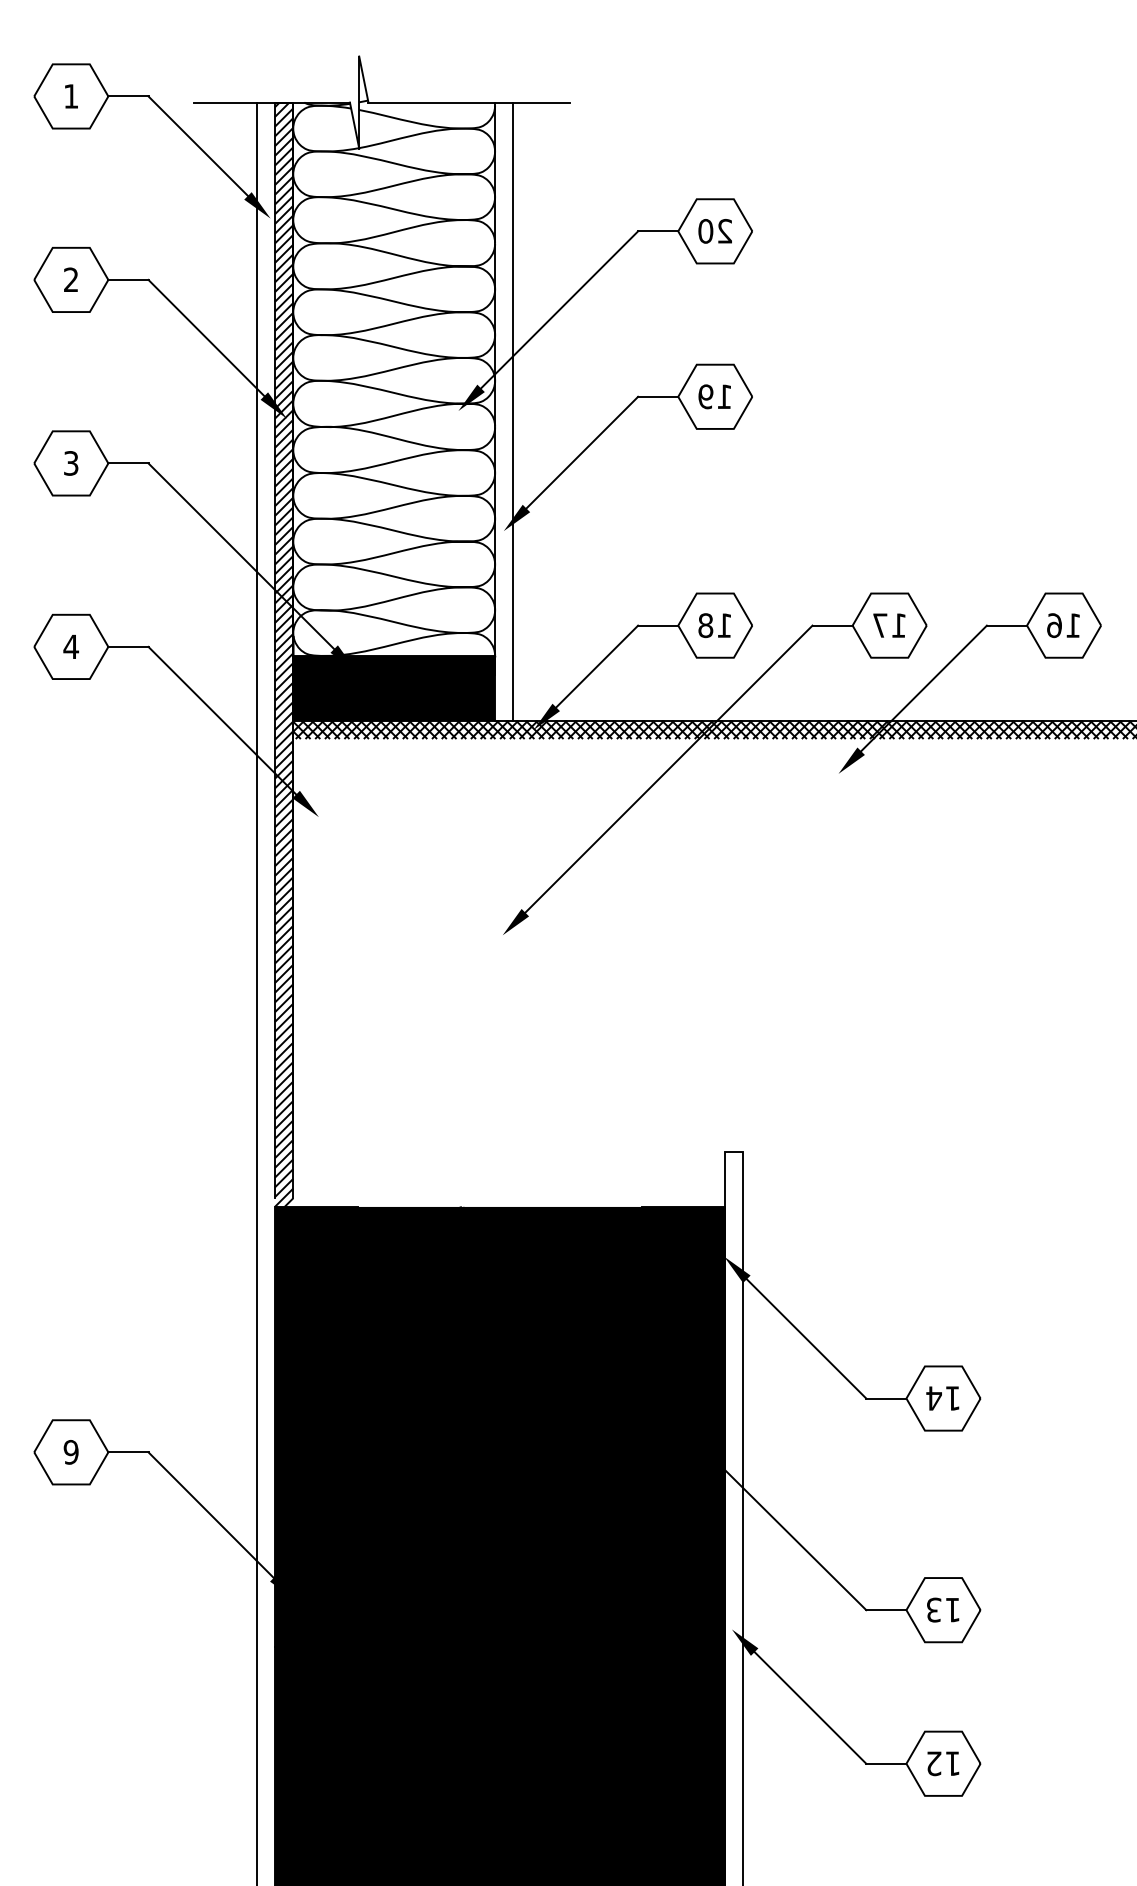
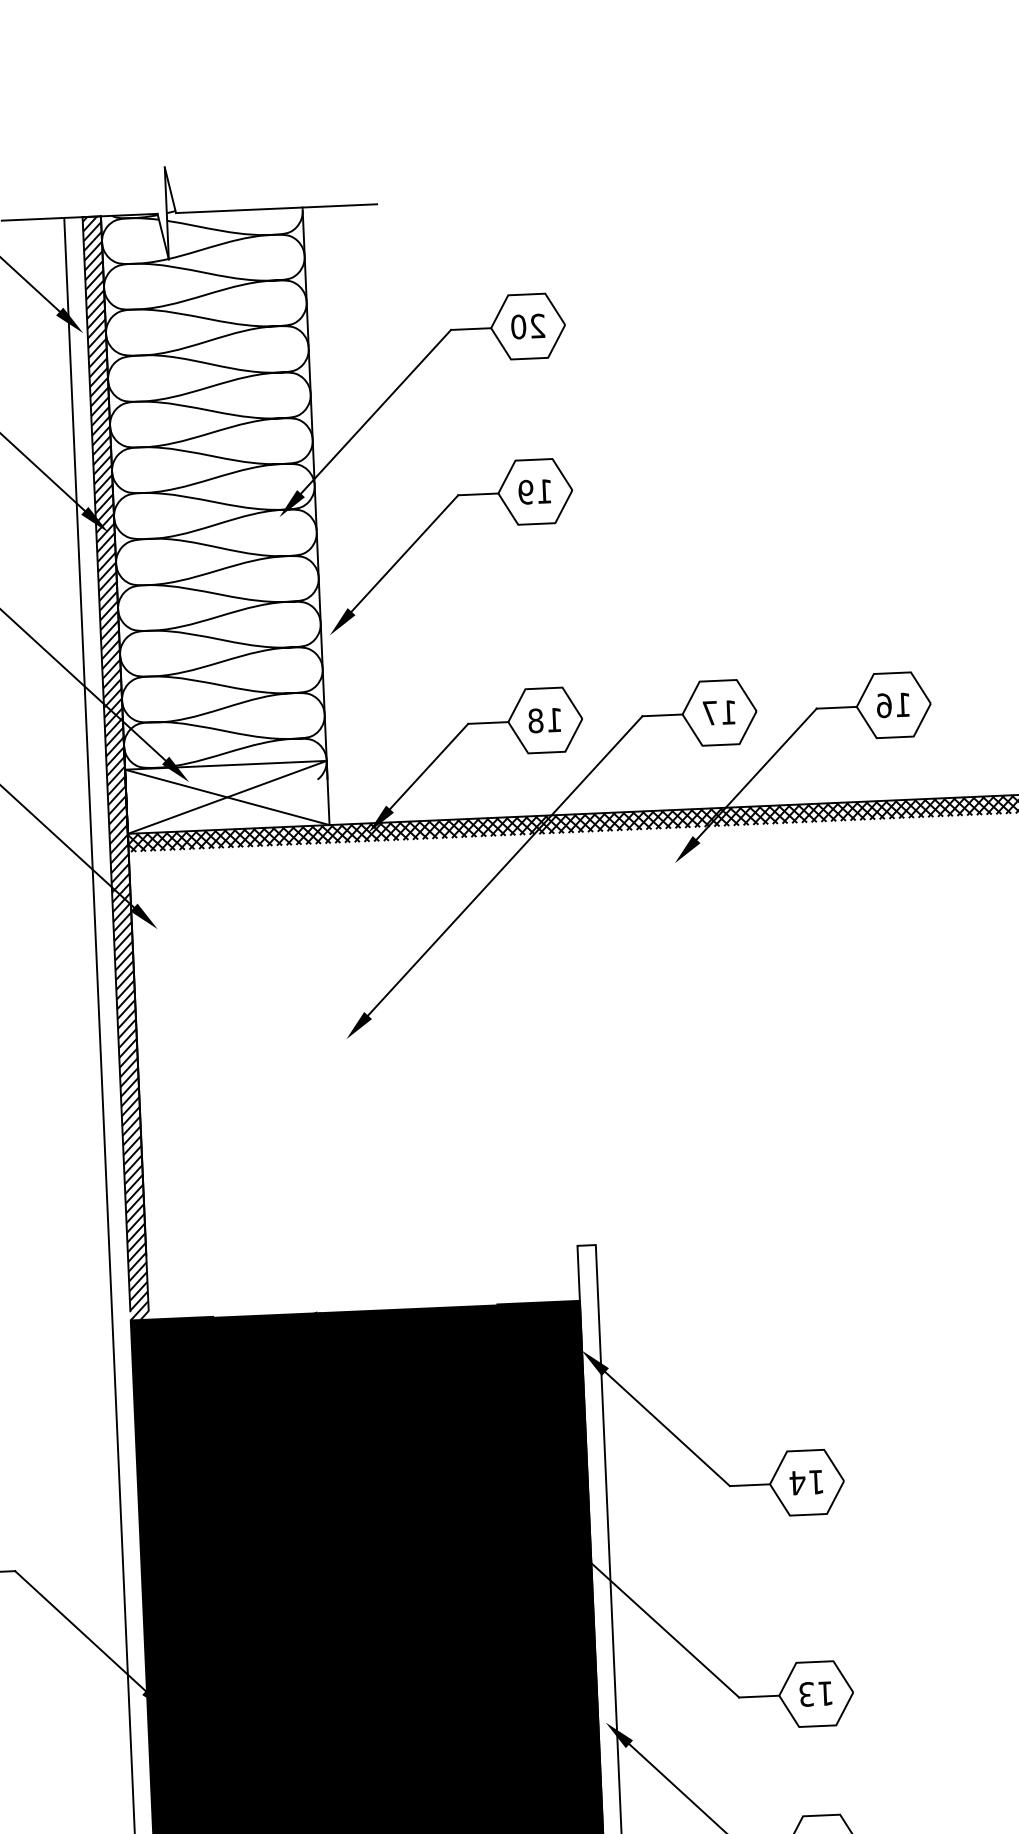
line: (513, 411) -> (334, 515), removed
fill: (394, 688) -> (227, 797), removed

